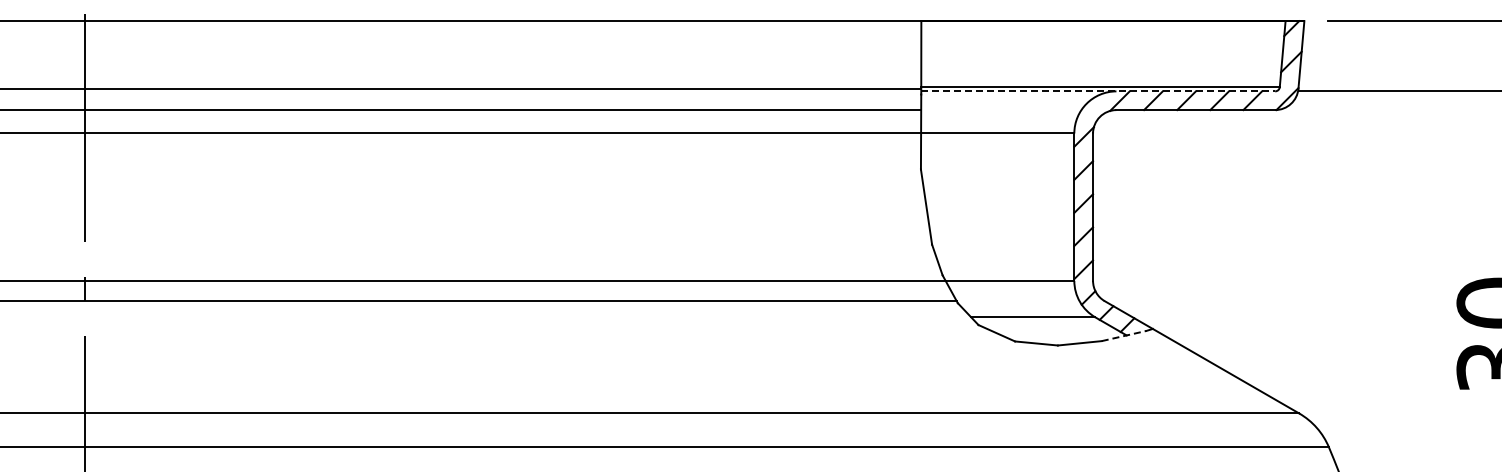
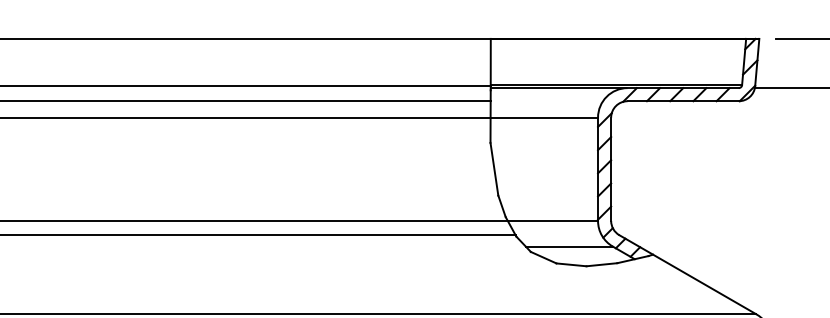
line: (1098, 91) -> (614, 88), dashed -> solid
line: (1124, 336) -> (633, 259), dashed -> solid

